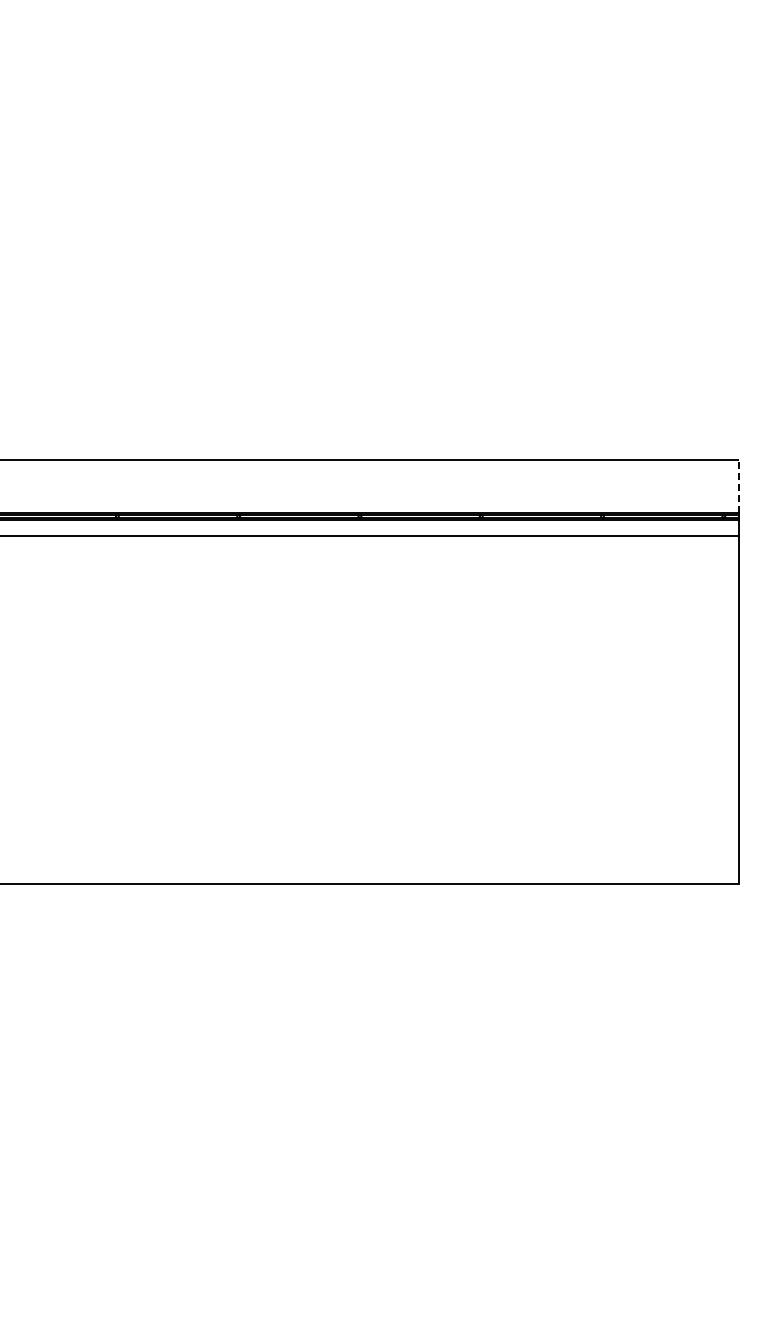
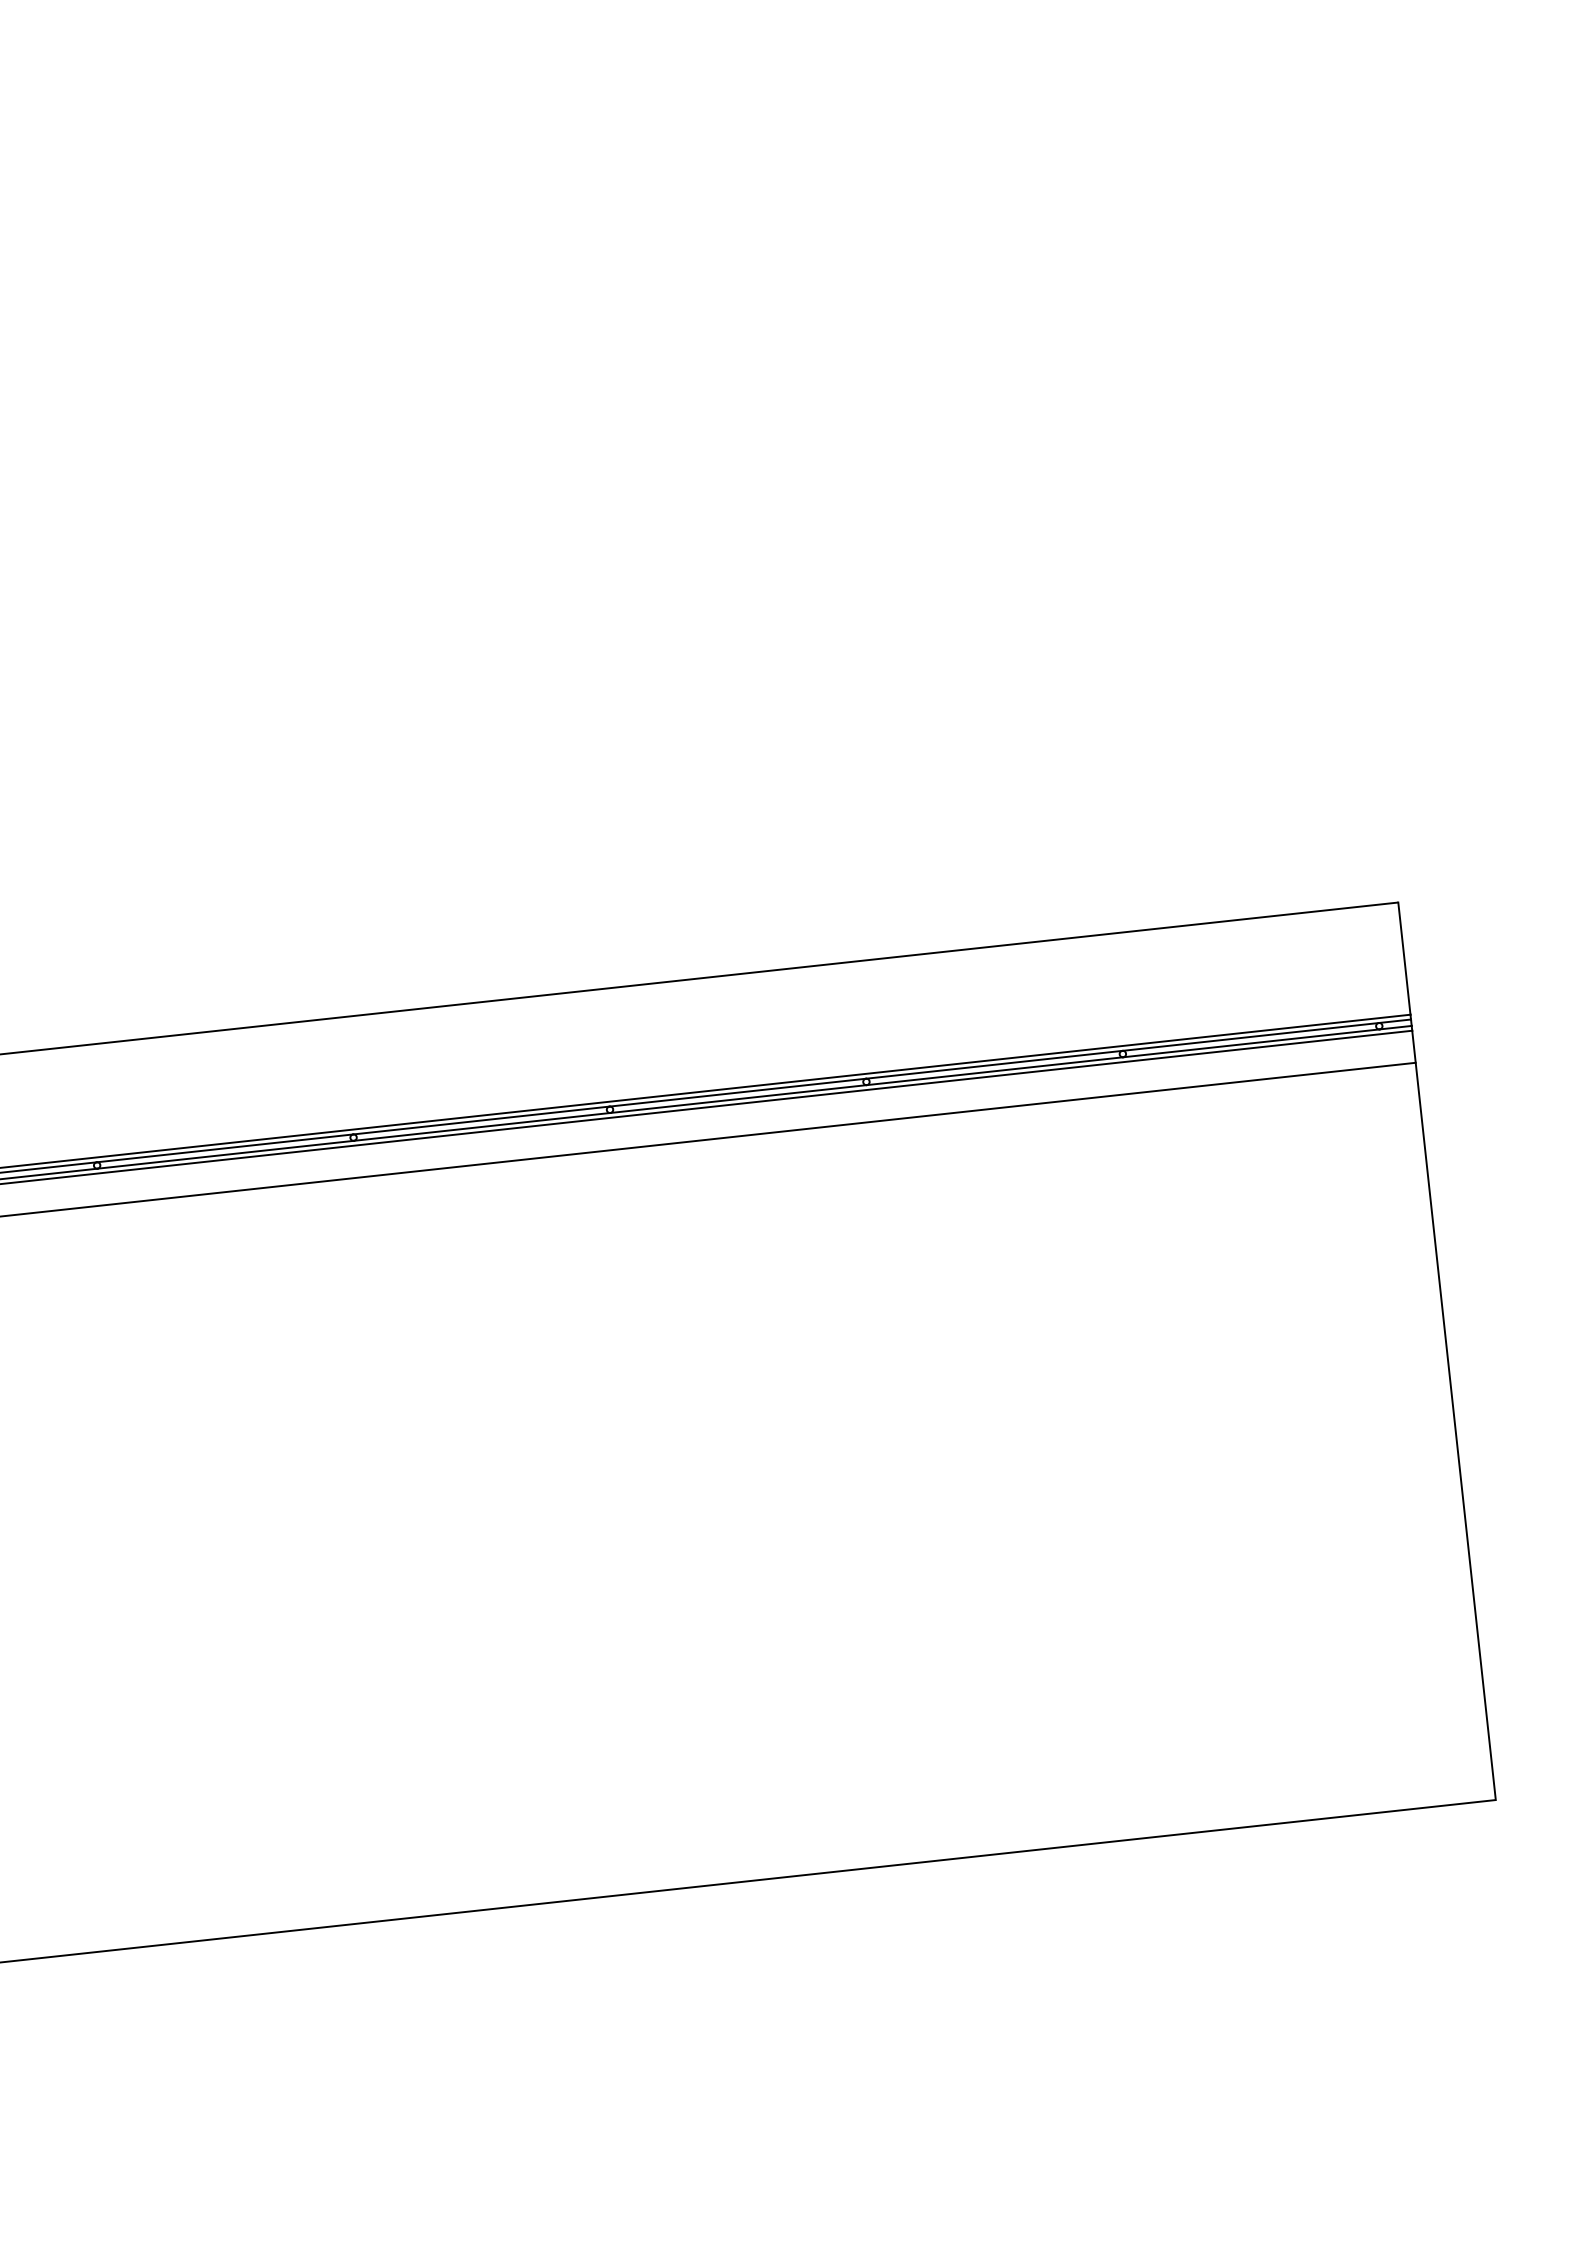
line: (739, 486) -> (1405, 959), dashed -> solid

